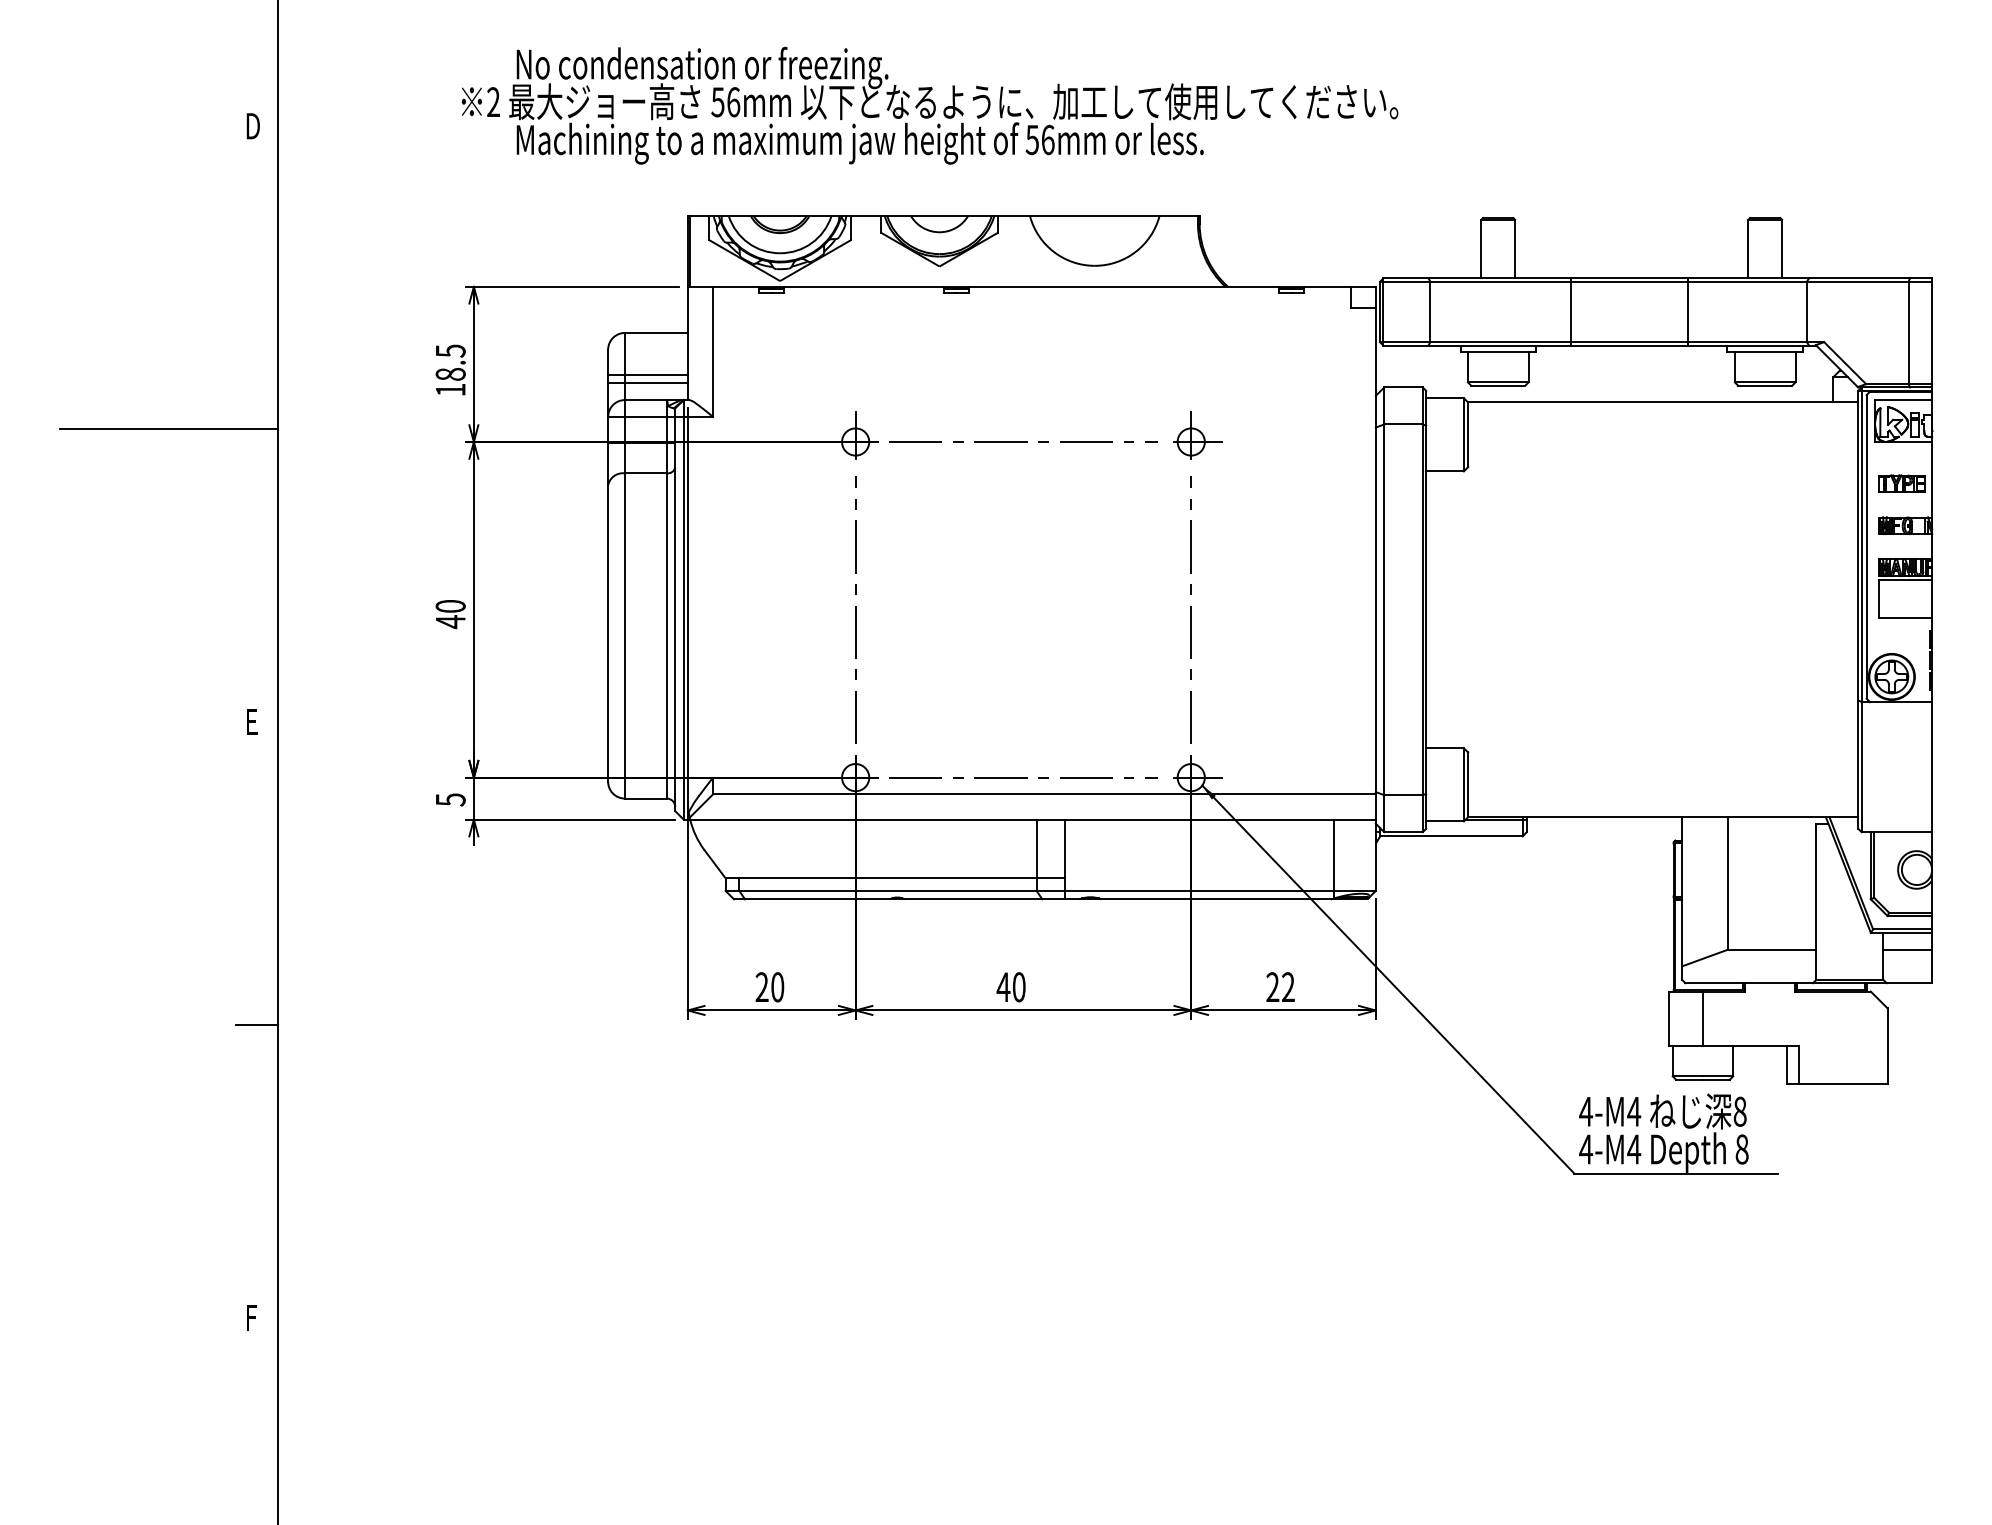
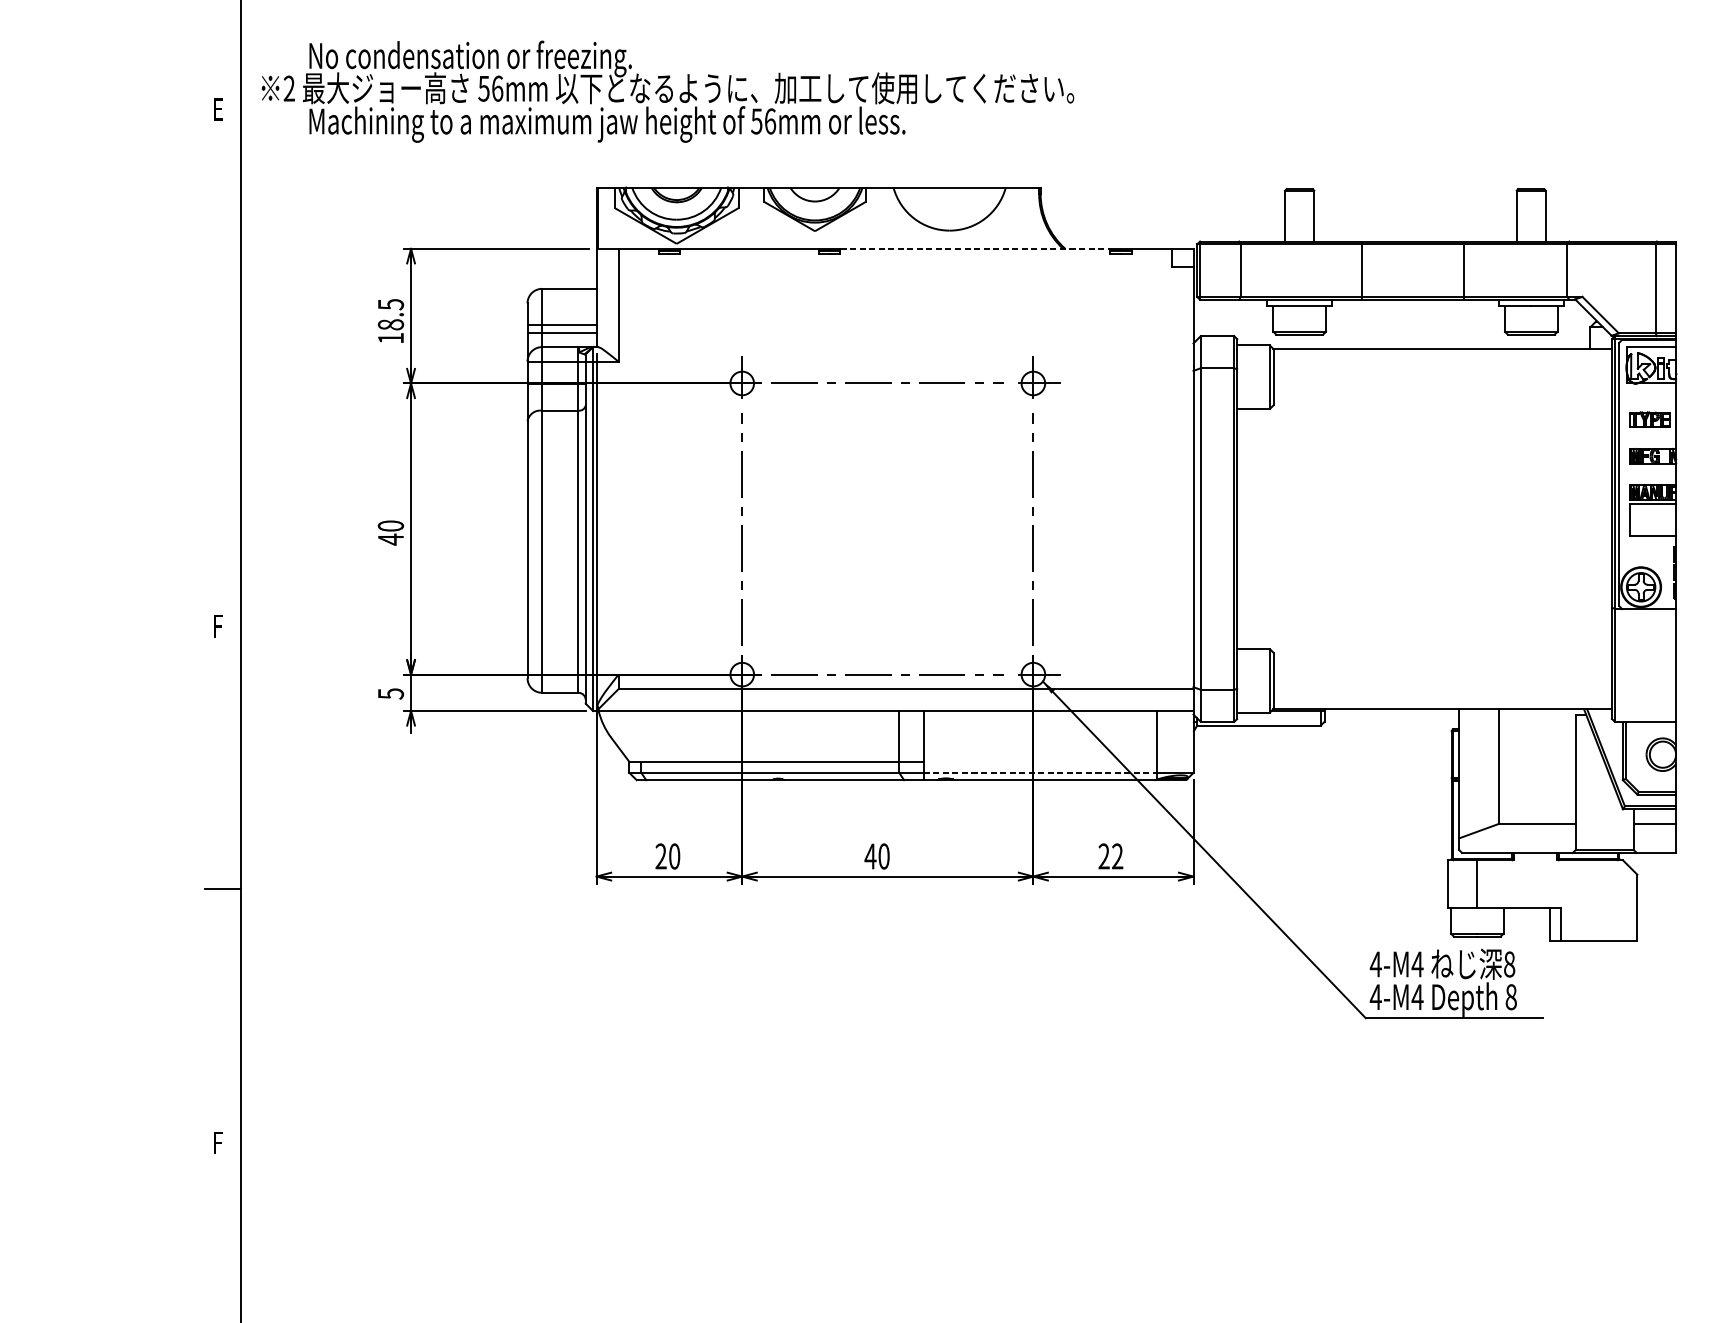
text: (929, 105) -> (667, 91), moved
text: (252, 126) -> (219, 109), D -> E
line: (1124, 286) -> (975, 248), solid -> dashed
line: (168, 429) -> (146, 372), removed
text: (253, 727) -> (219, 631), E -> F
line: (1199, 890) -> (1040, 772), solid -> dashed

